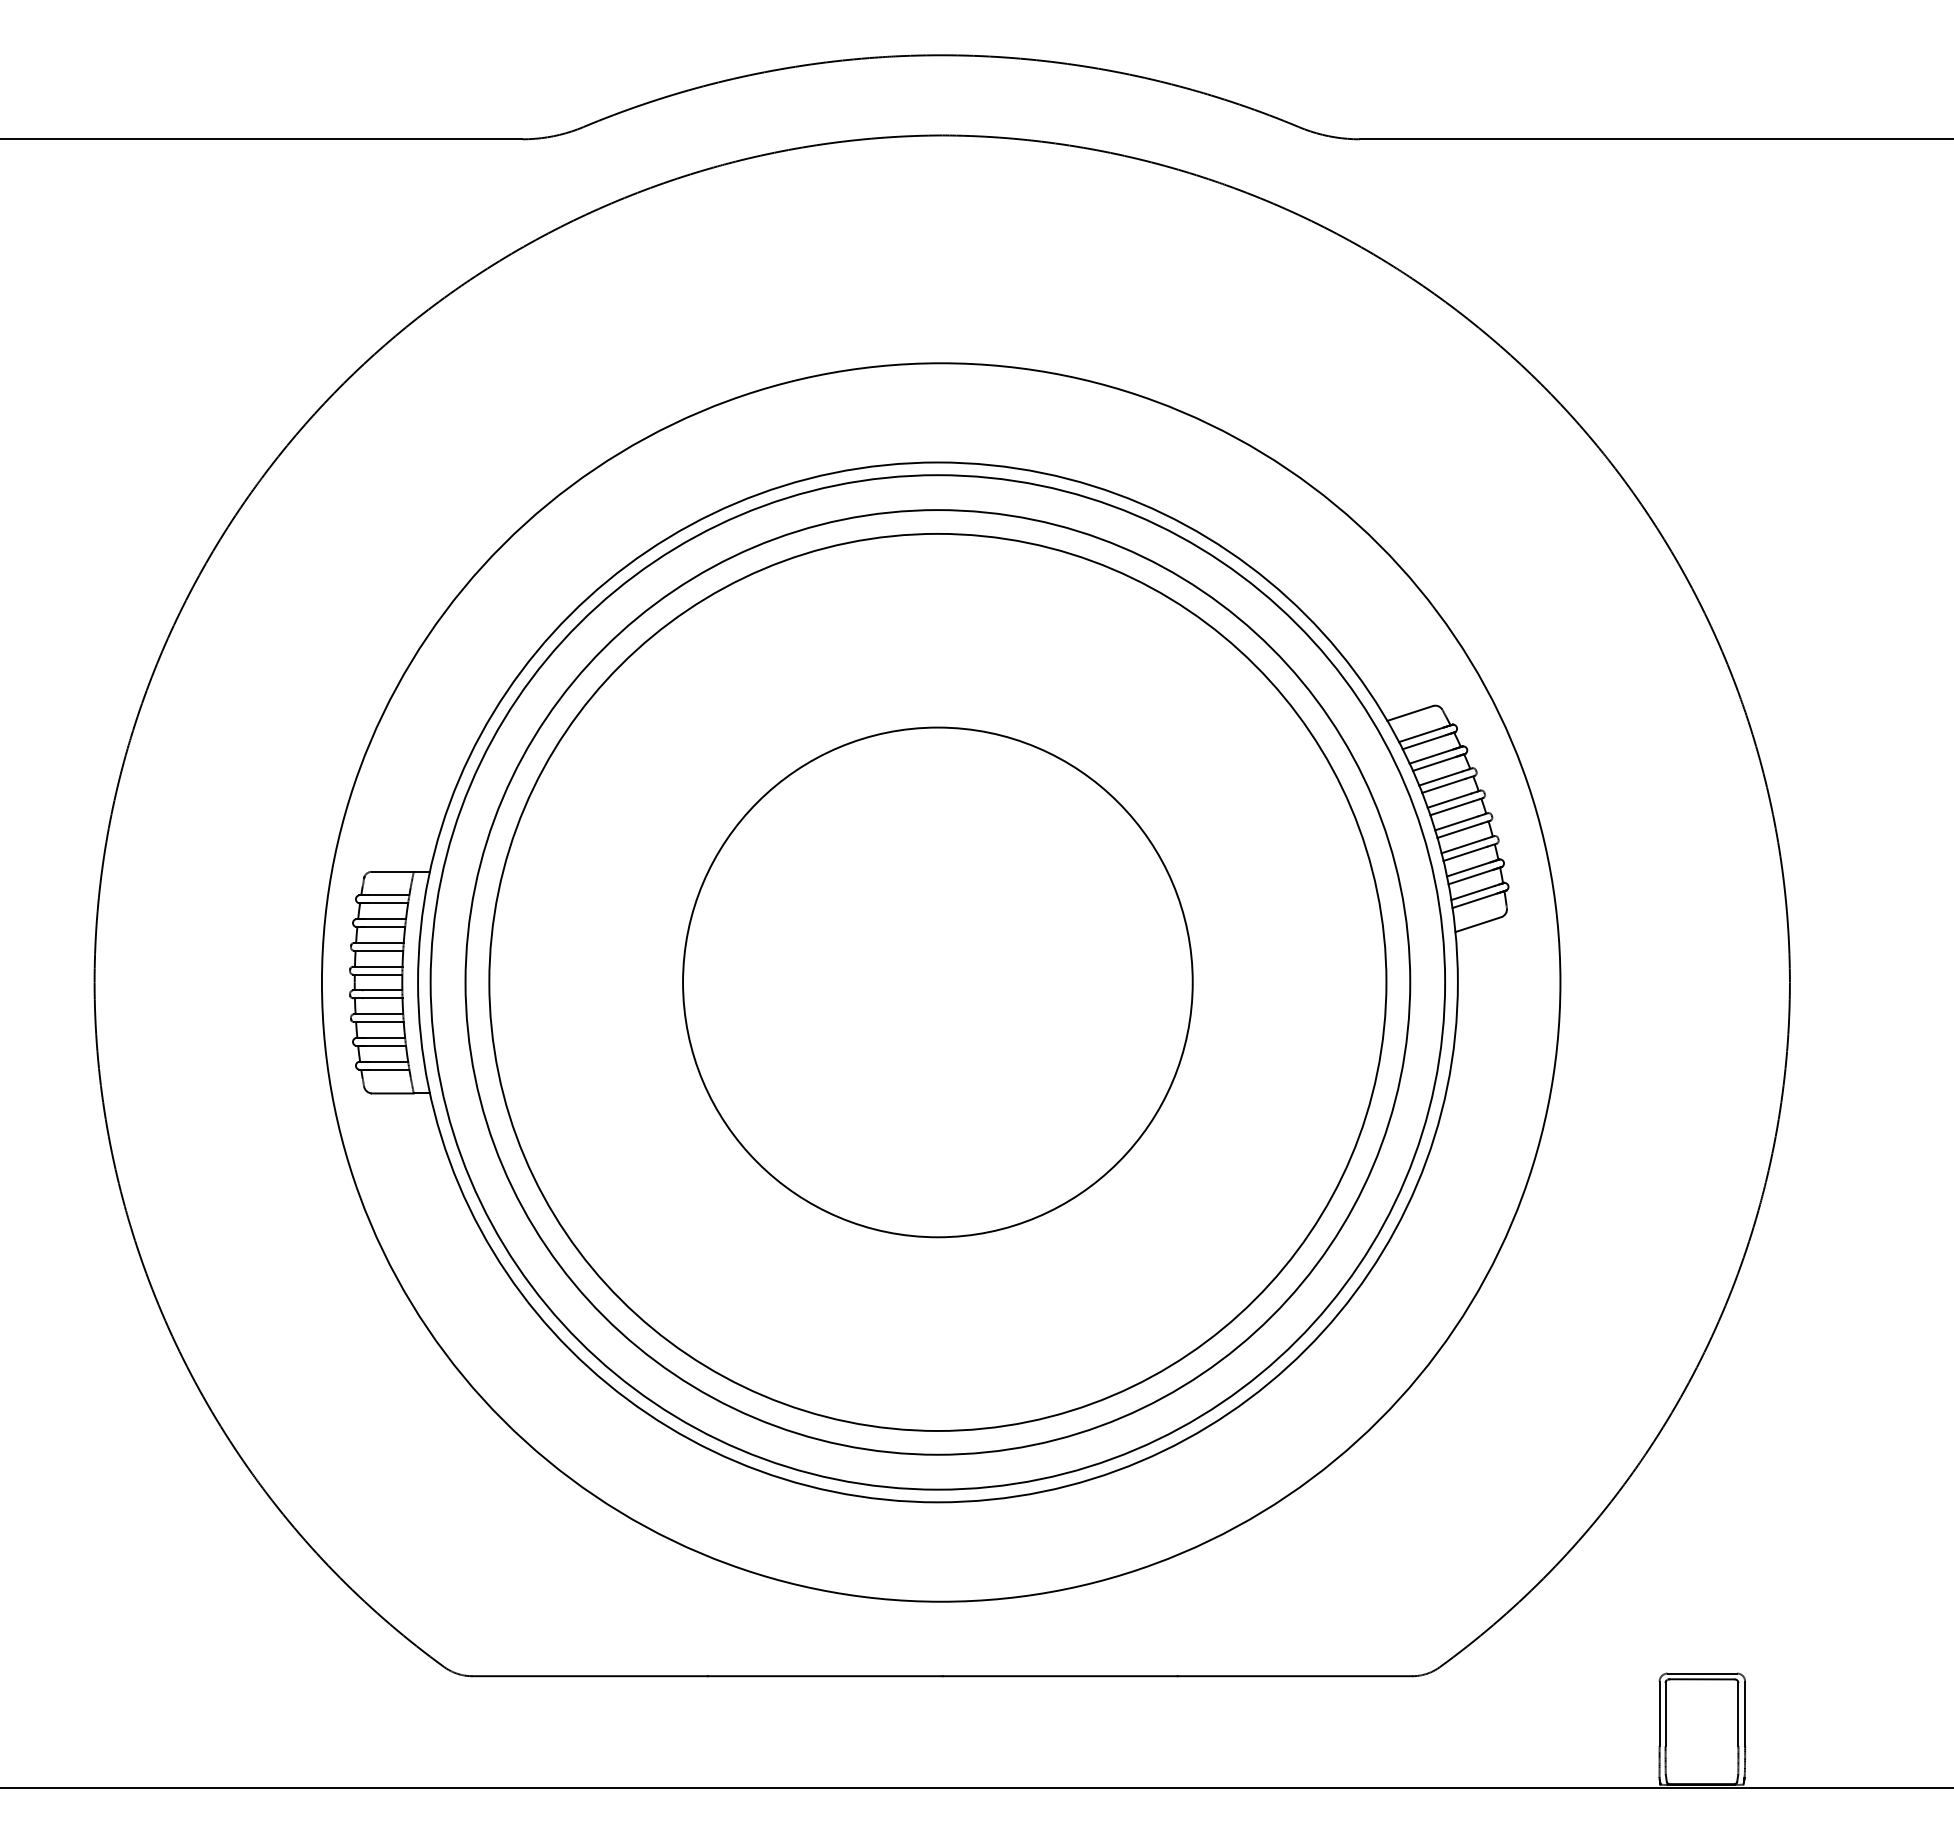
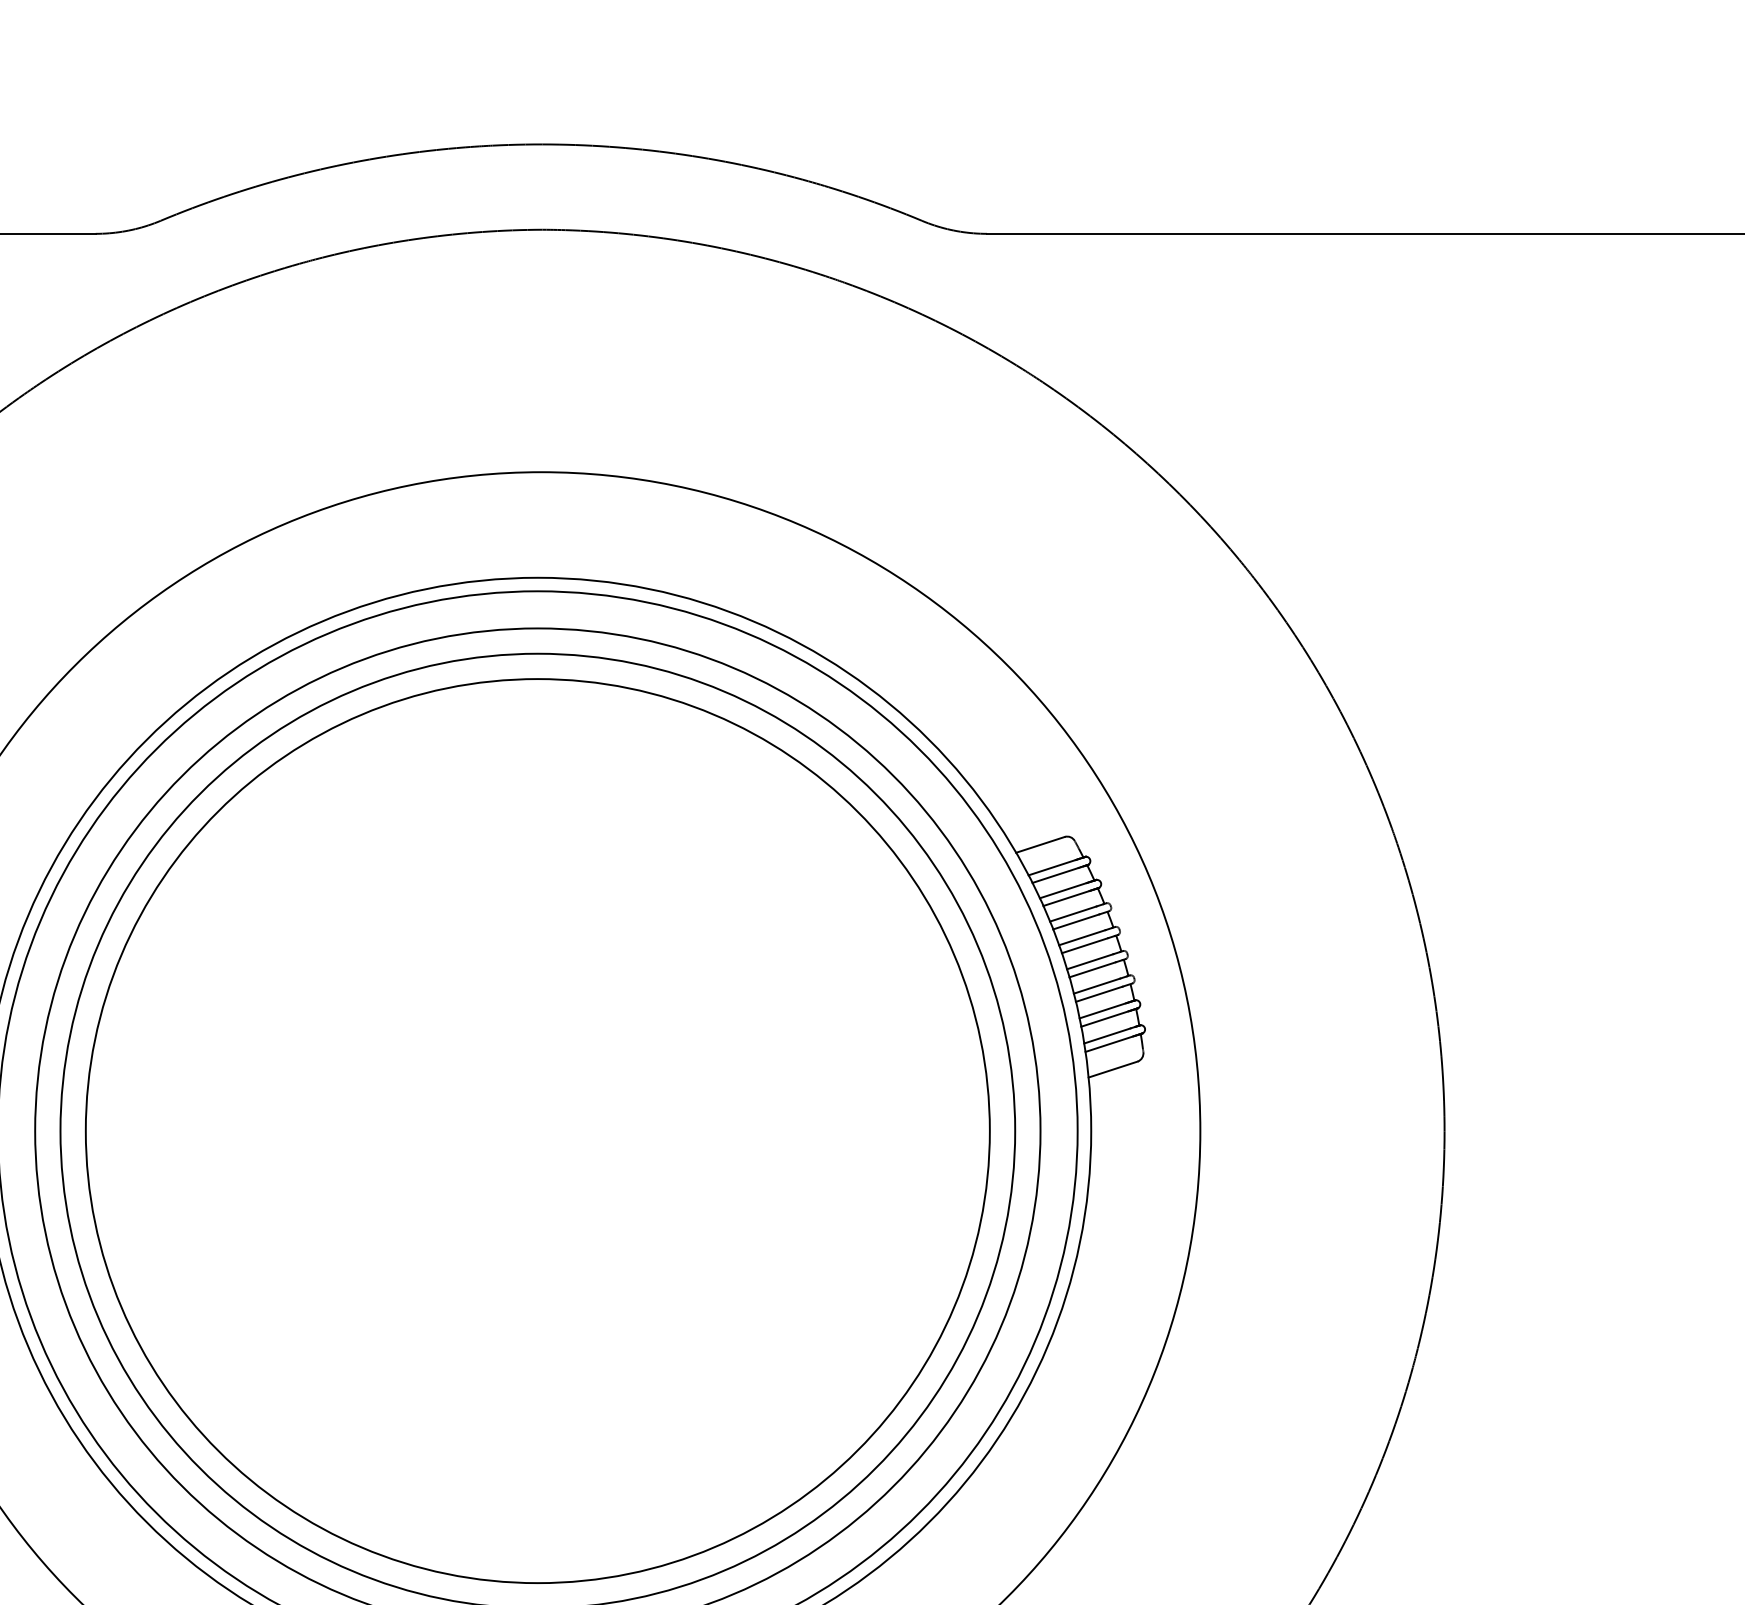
circle: (937, 982) -> (537, 1131), size x1.67

